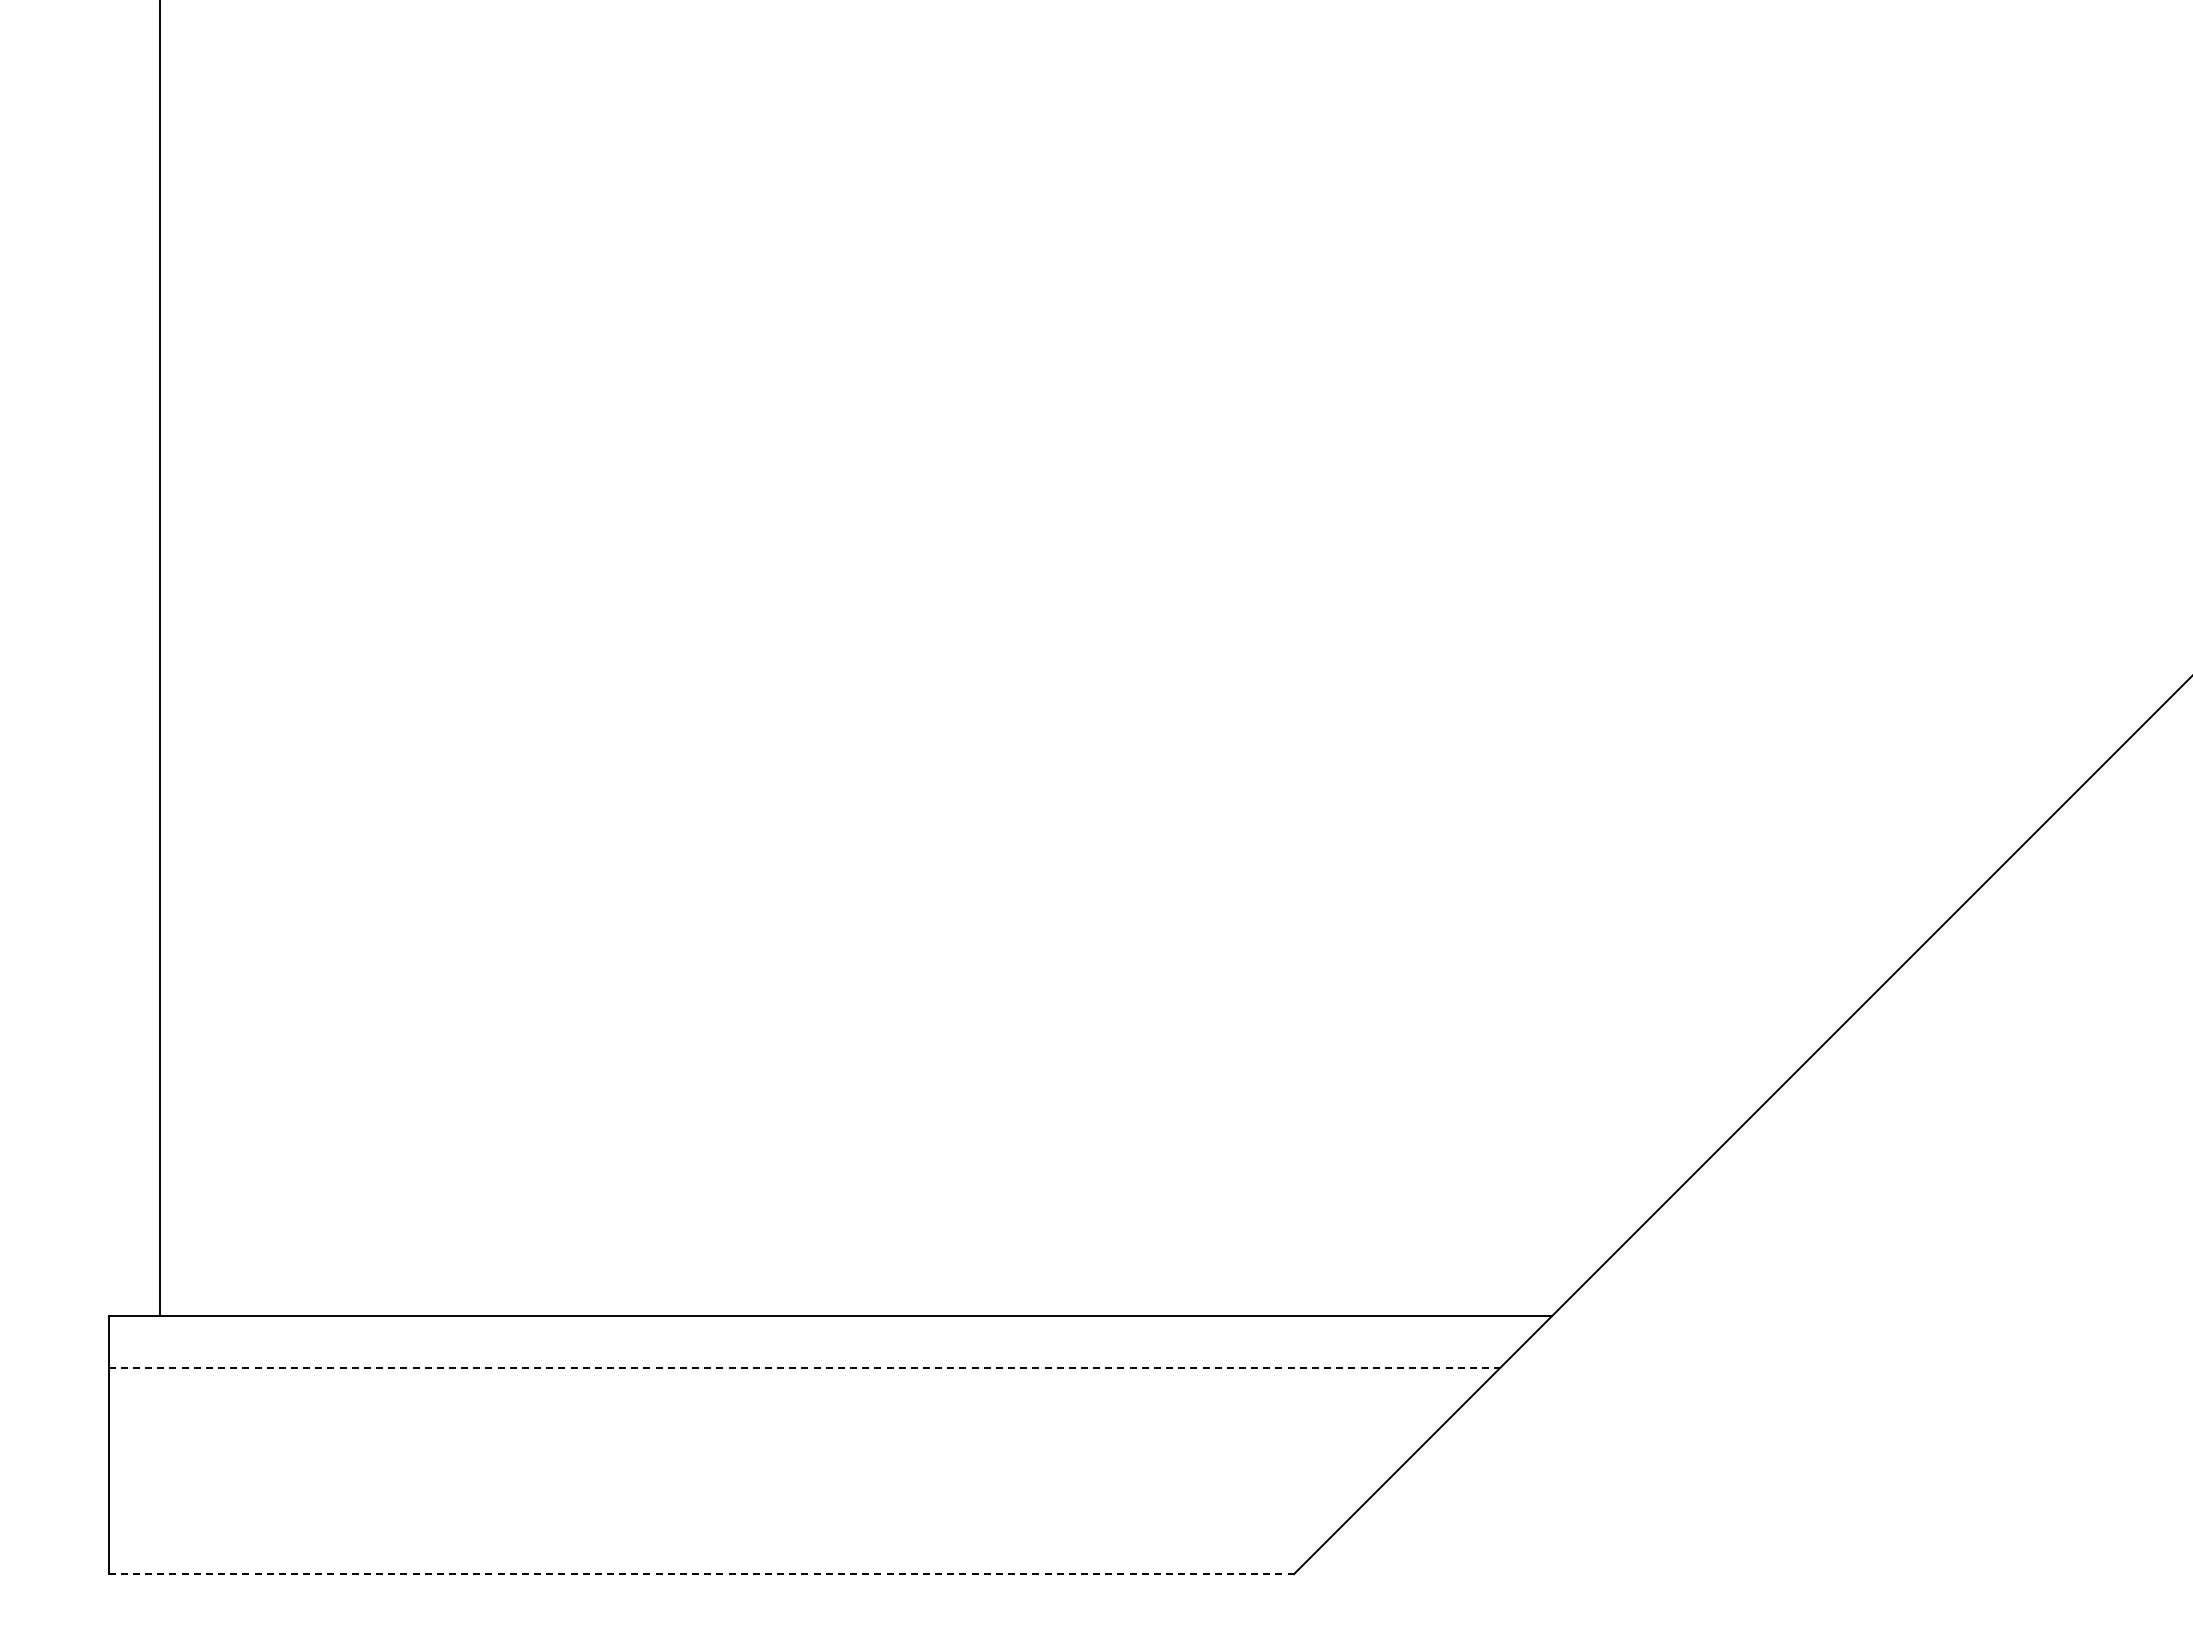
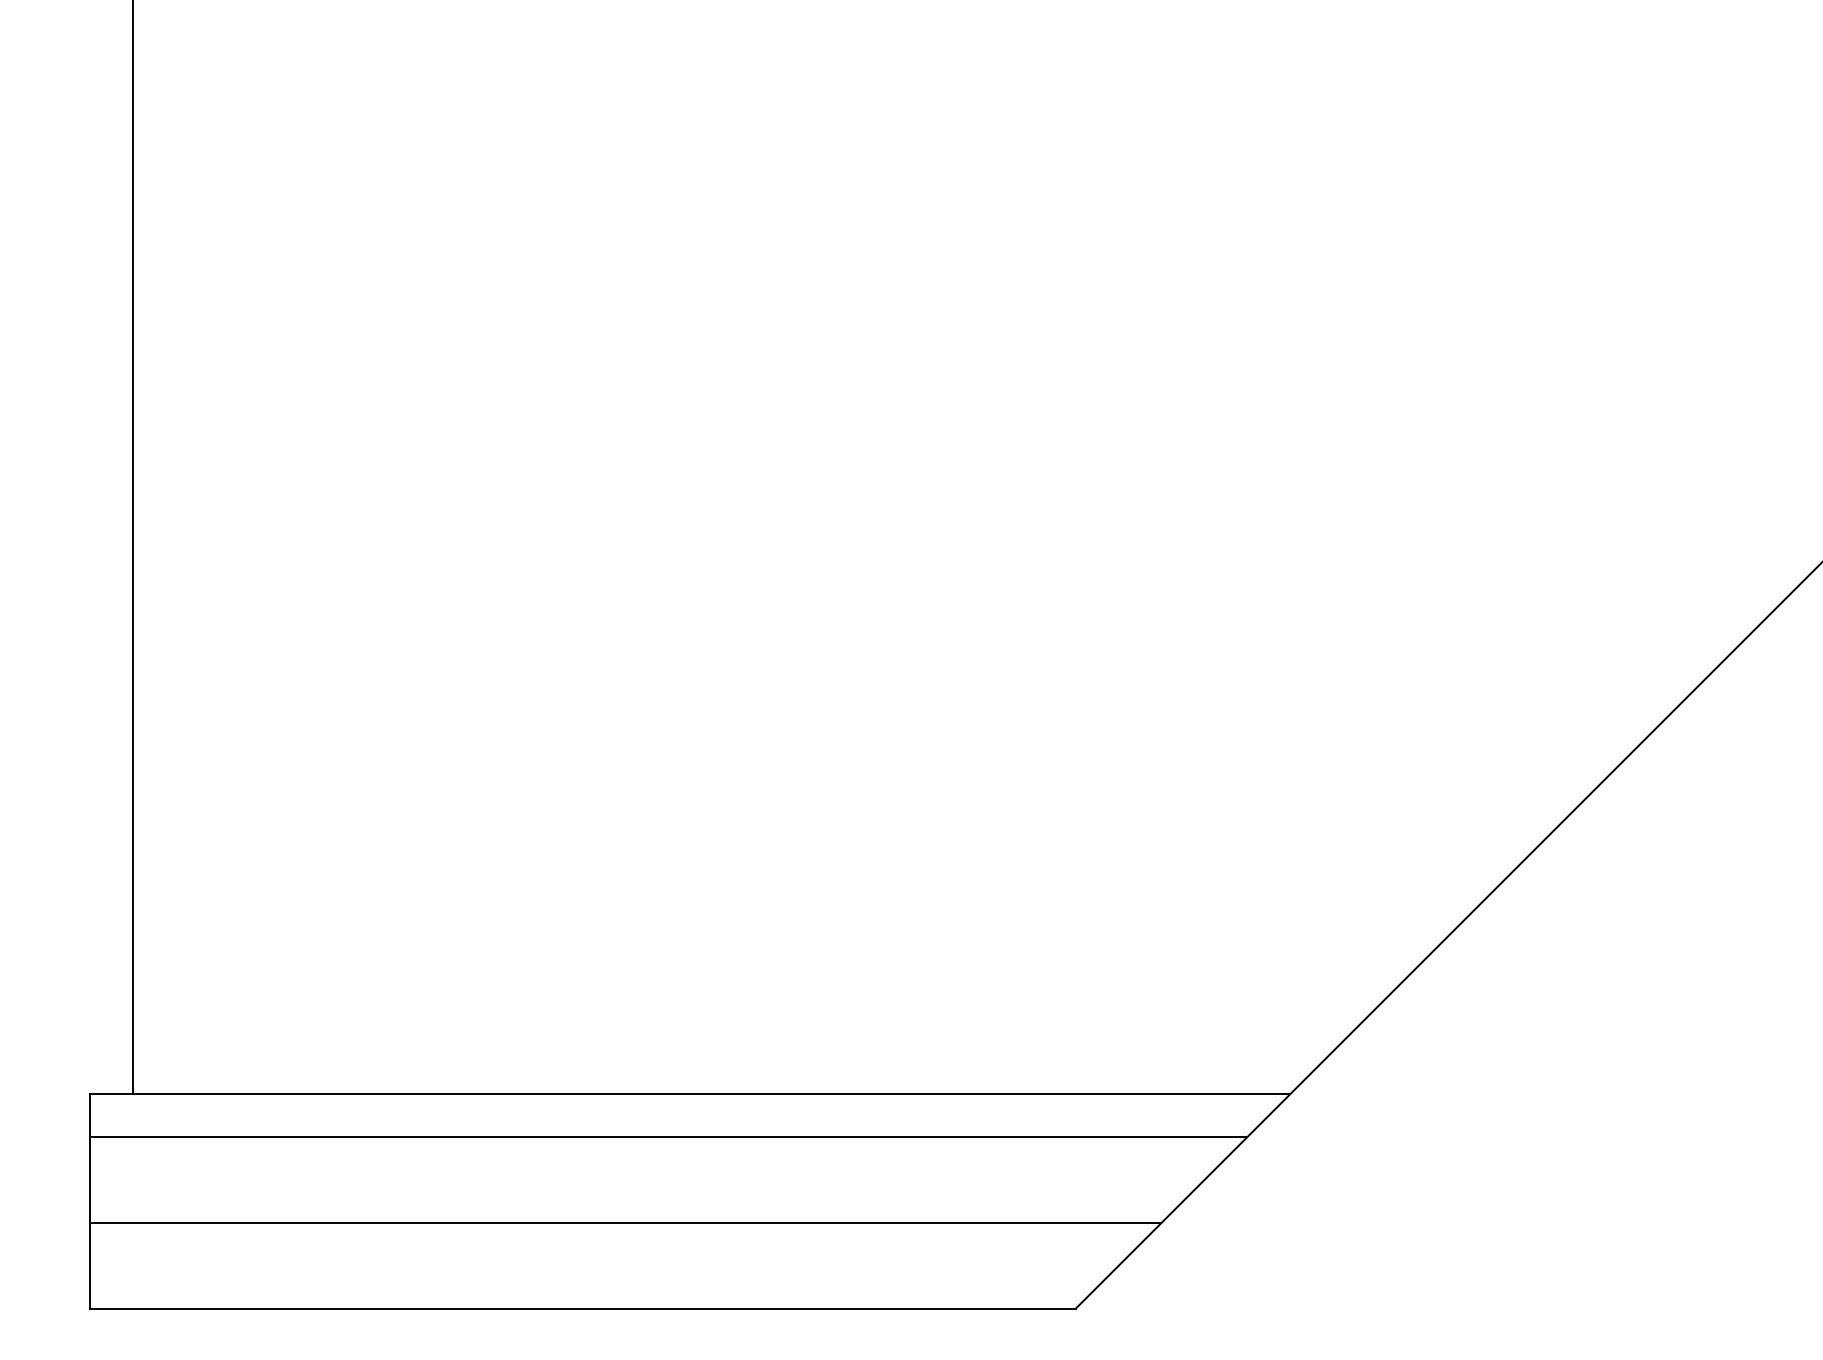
line: (804, 1367) -> (668, 1136), dashed -> solid
line: (752, 1471) -> (625, 1223), added
line: (701, 1574) -> (583, 1309), dashed -> solid

